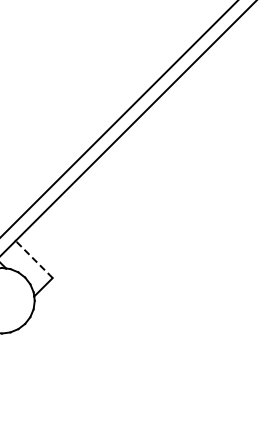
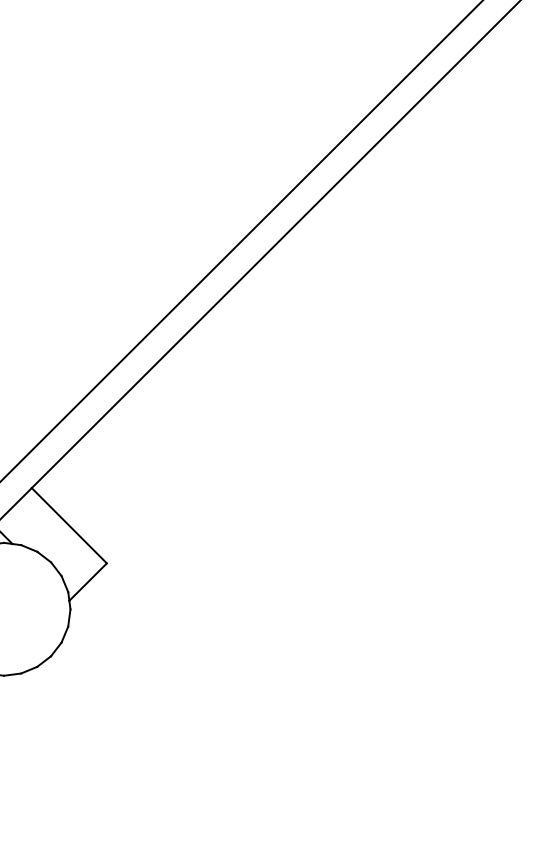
line: (33, 259) -> (67, 525), dashed -> solid

